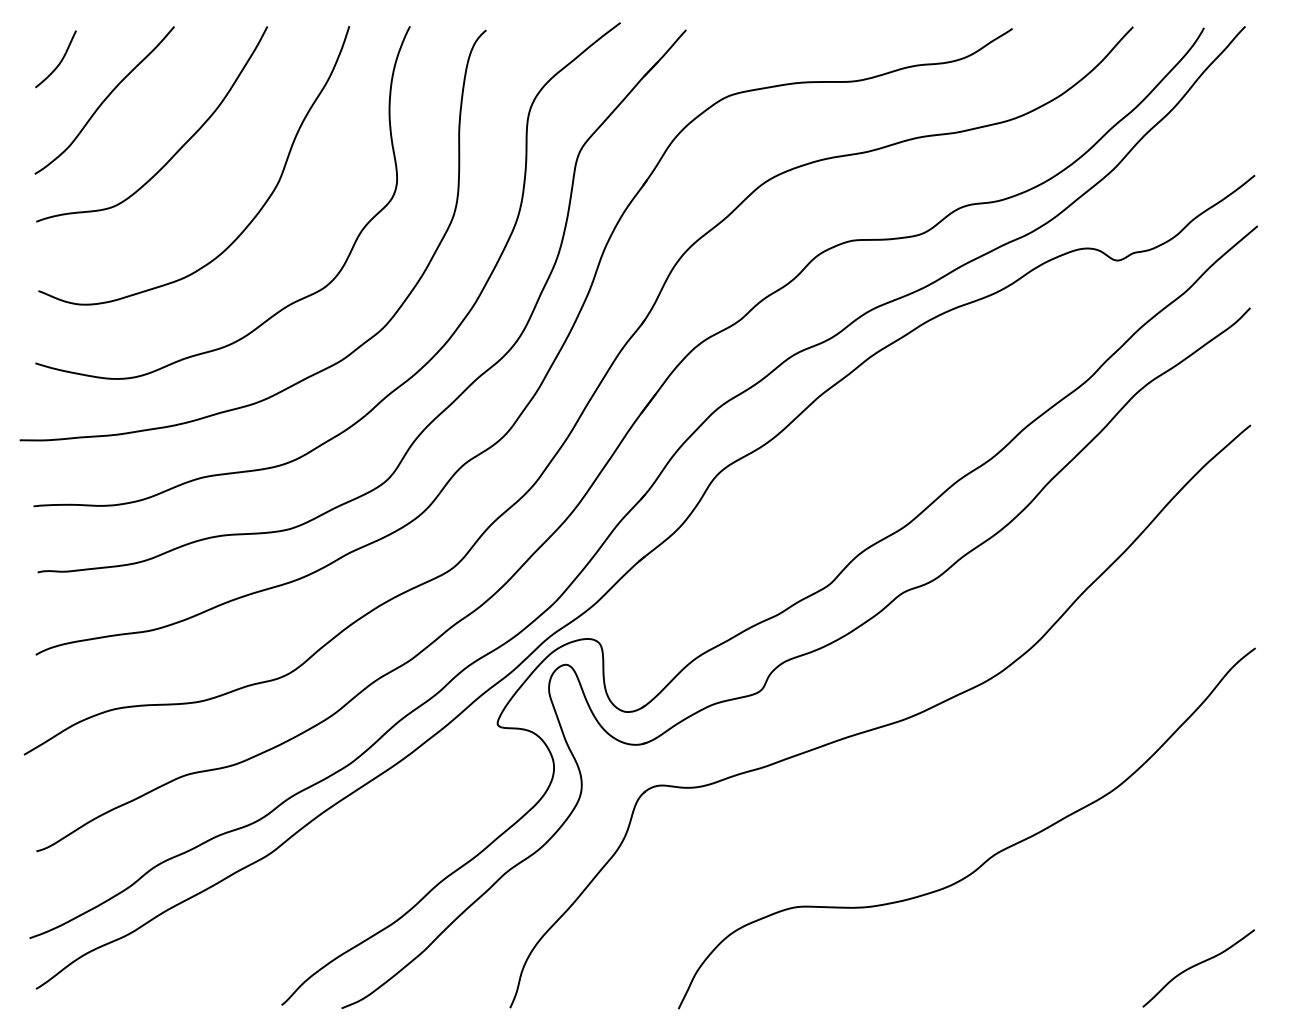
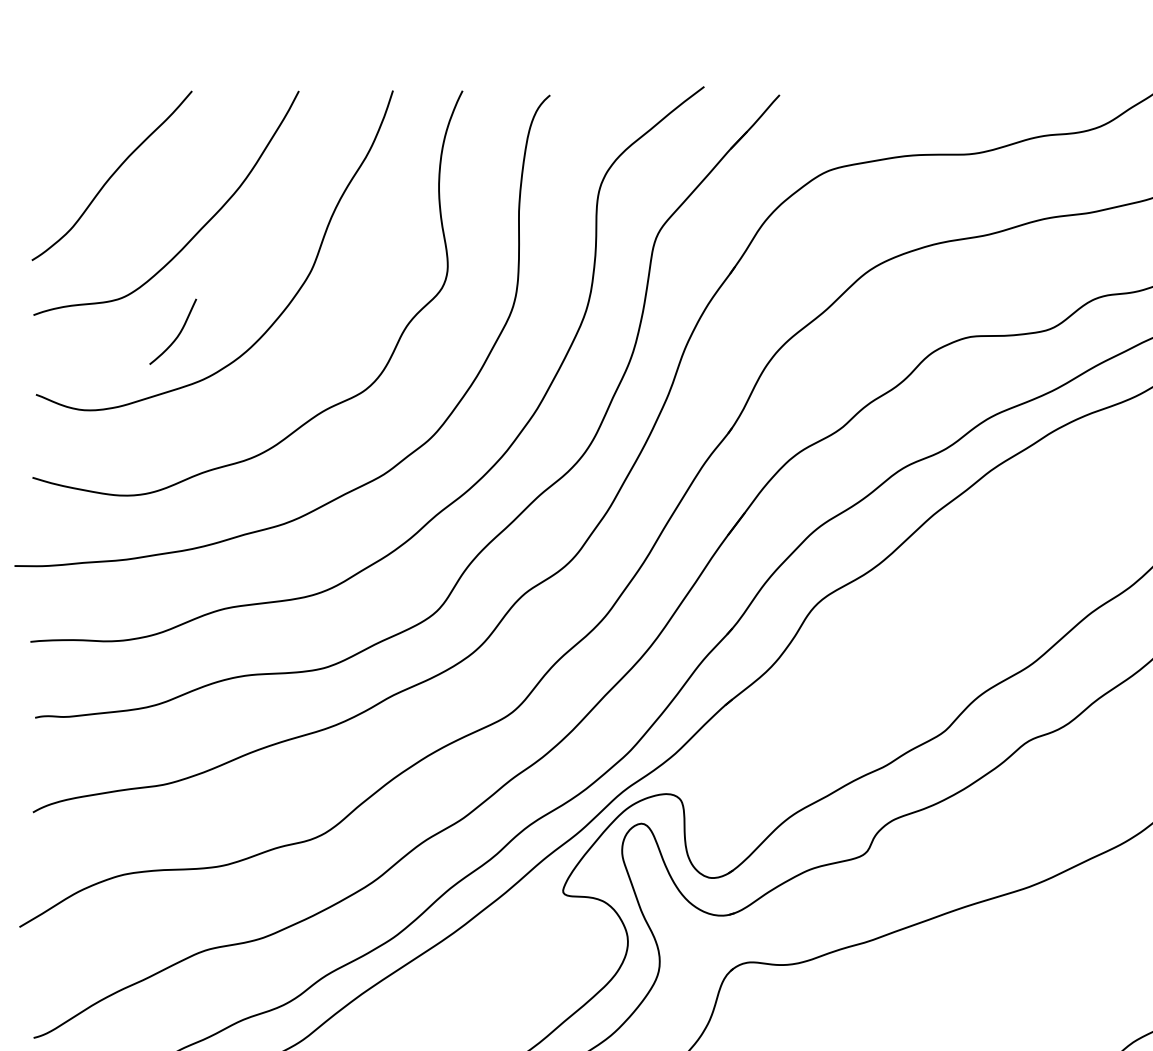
curve: (59, 62) -> (177, 335), moved

